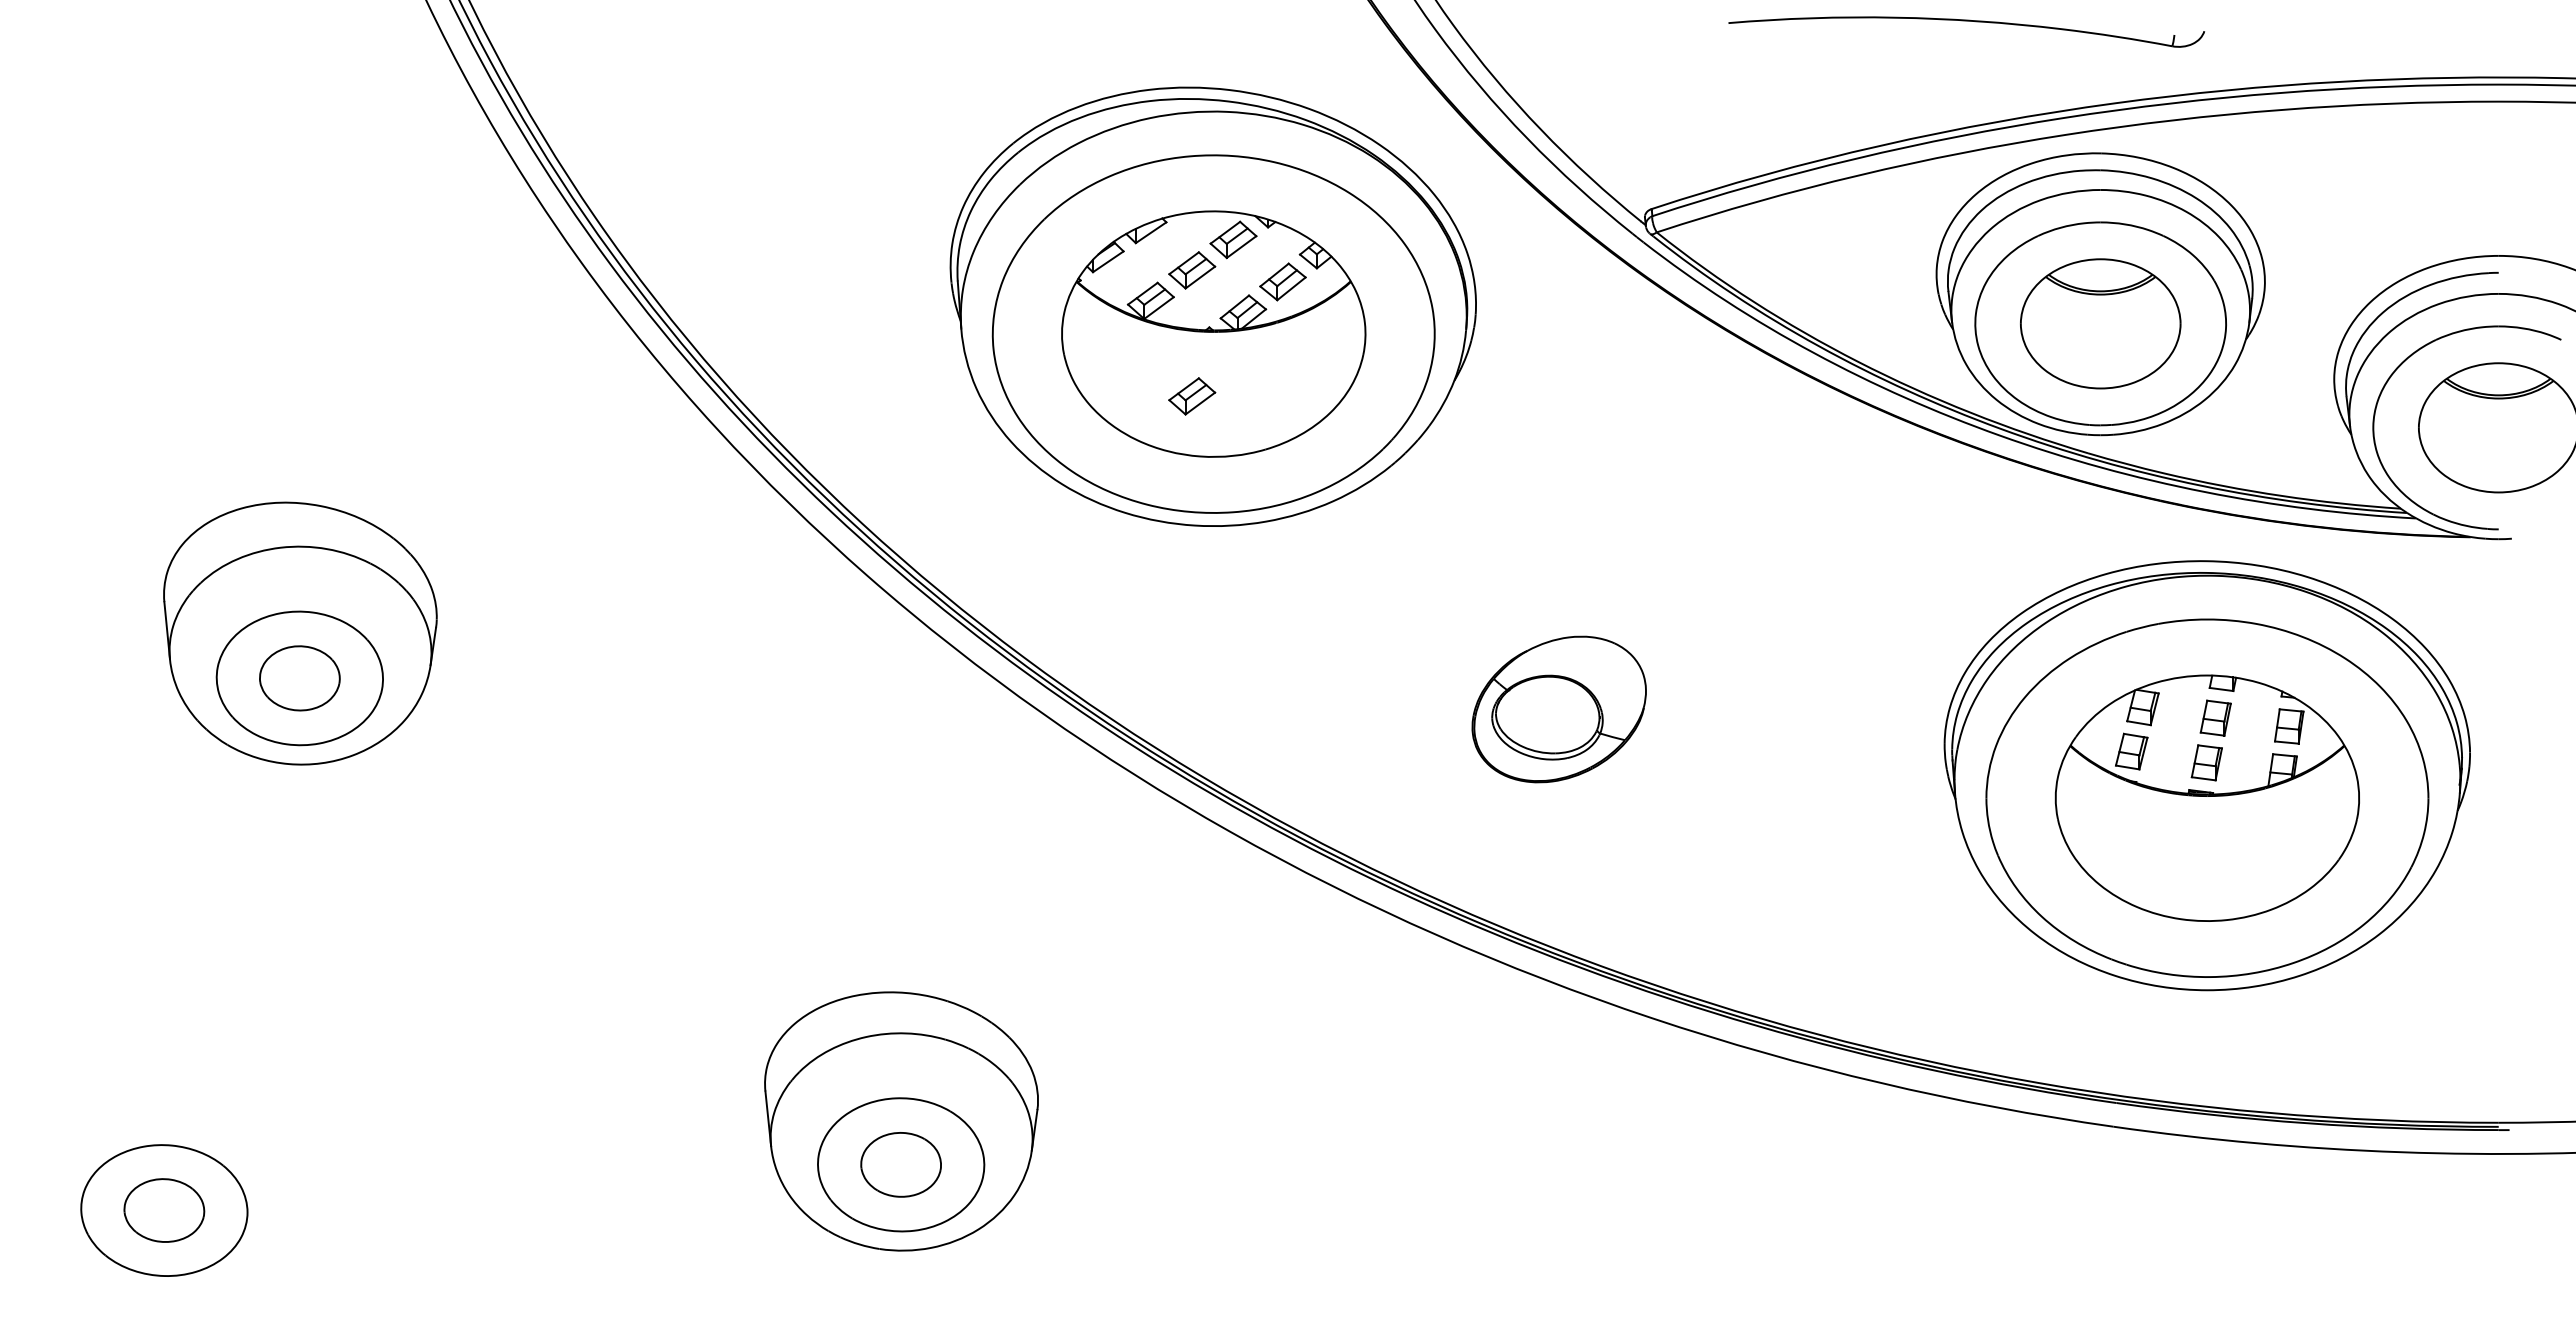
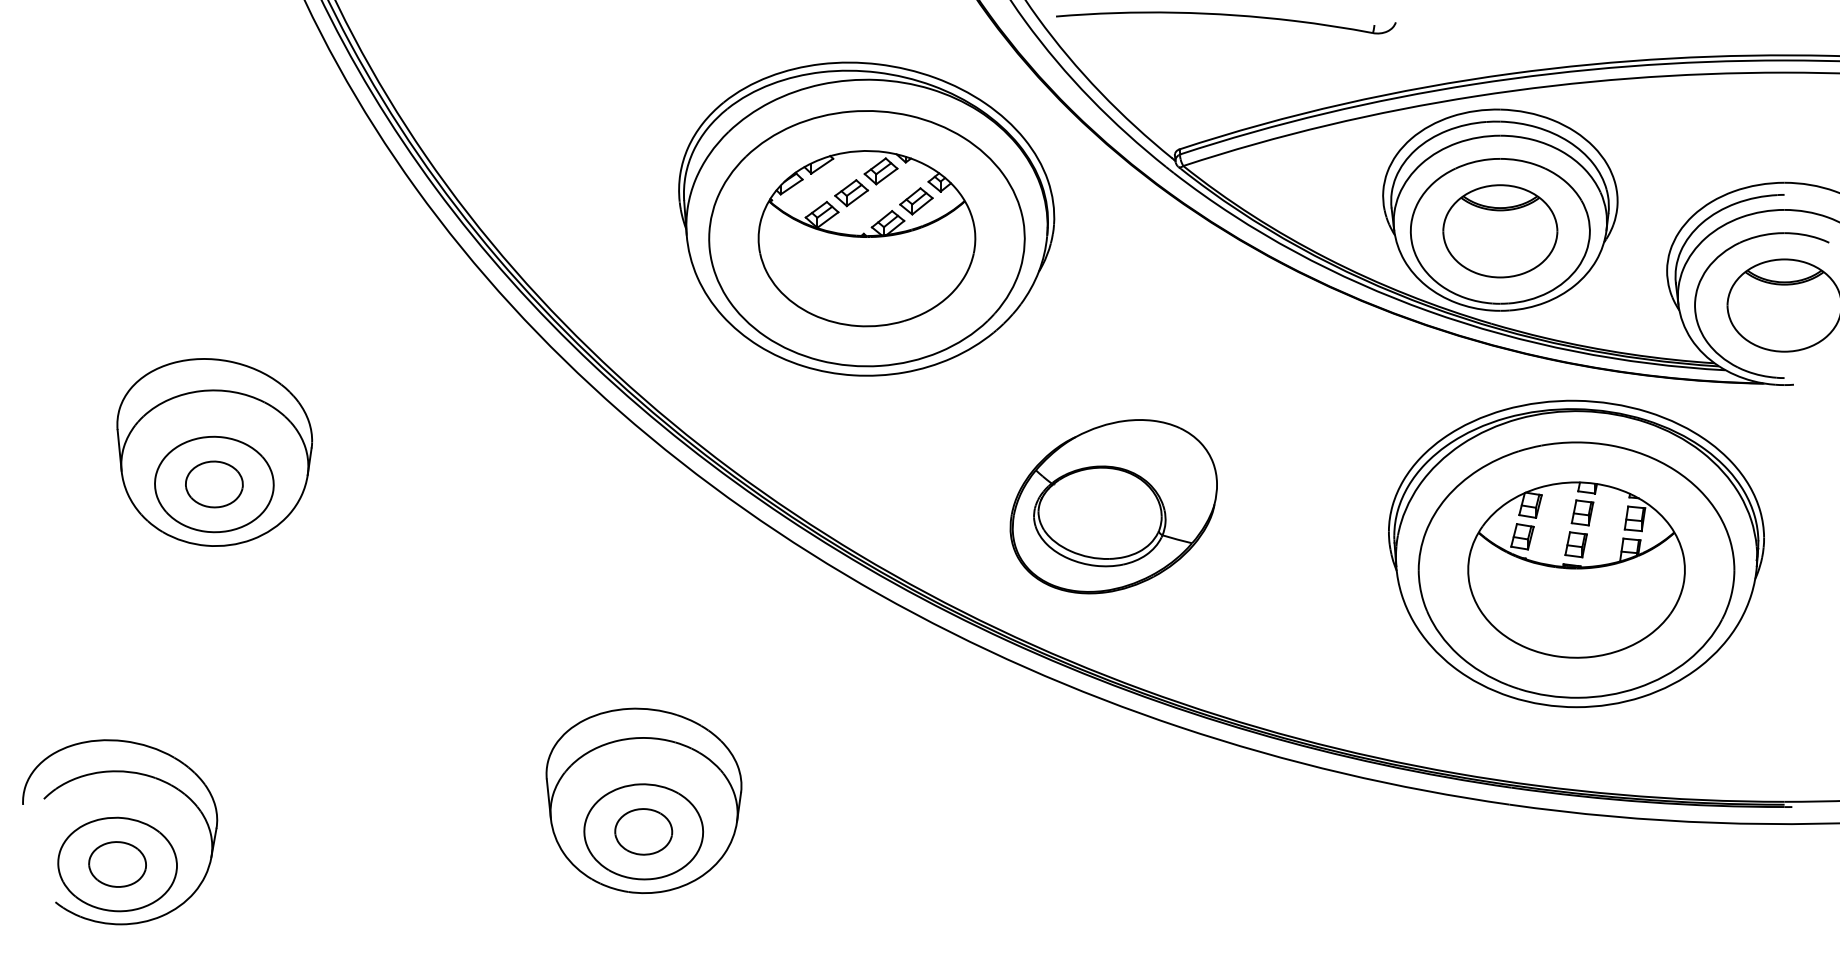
part: (1966, 21) -> (1225, 15), moved
part: (1192, 396) -> (851, 283), removed
part: (1558, 709) -> (1113, 506), size x1.67
part: (169, 1081) -> (121, 772), added

